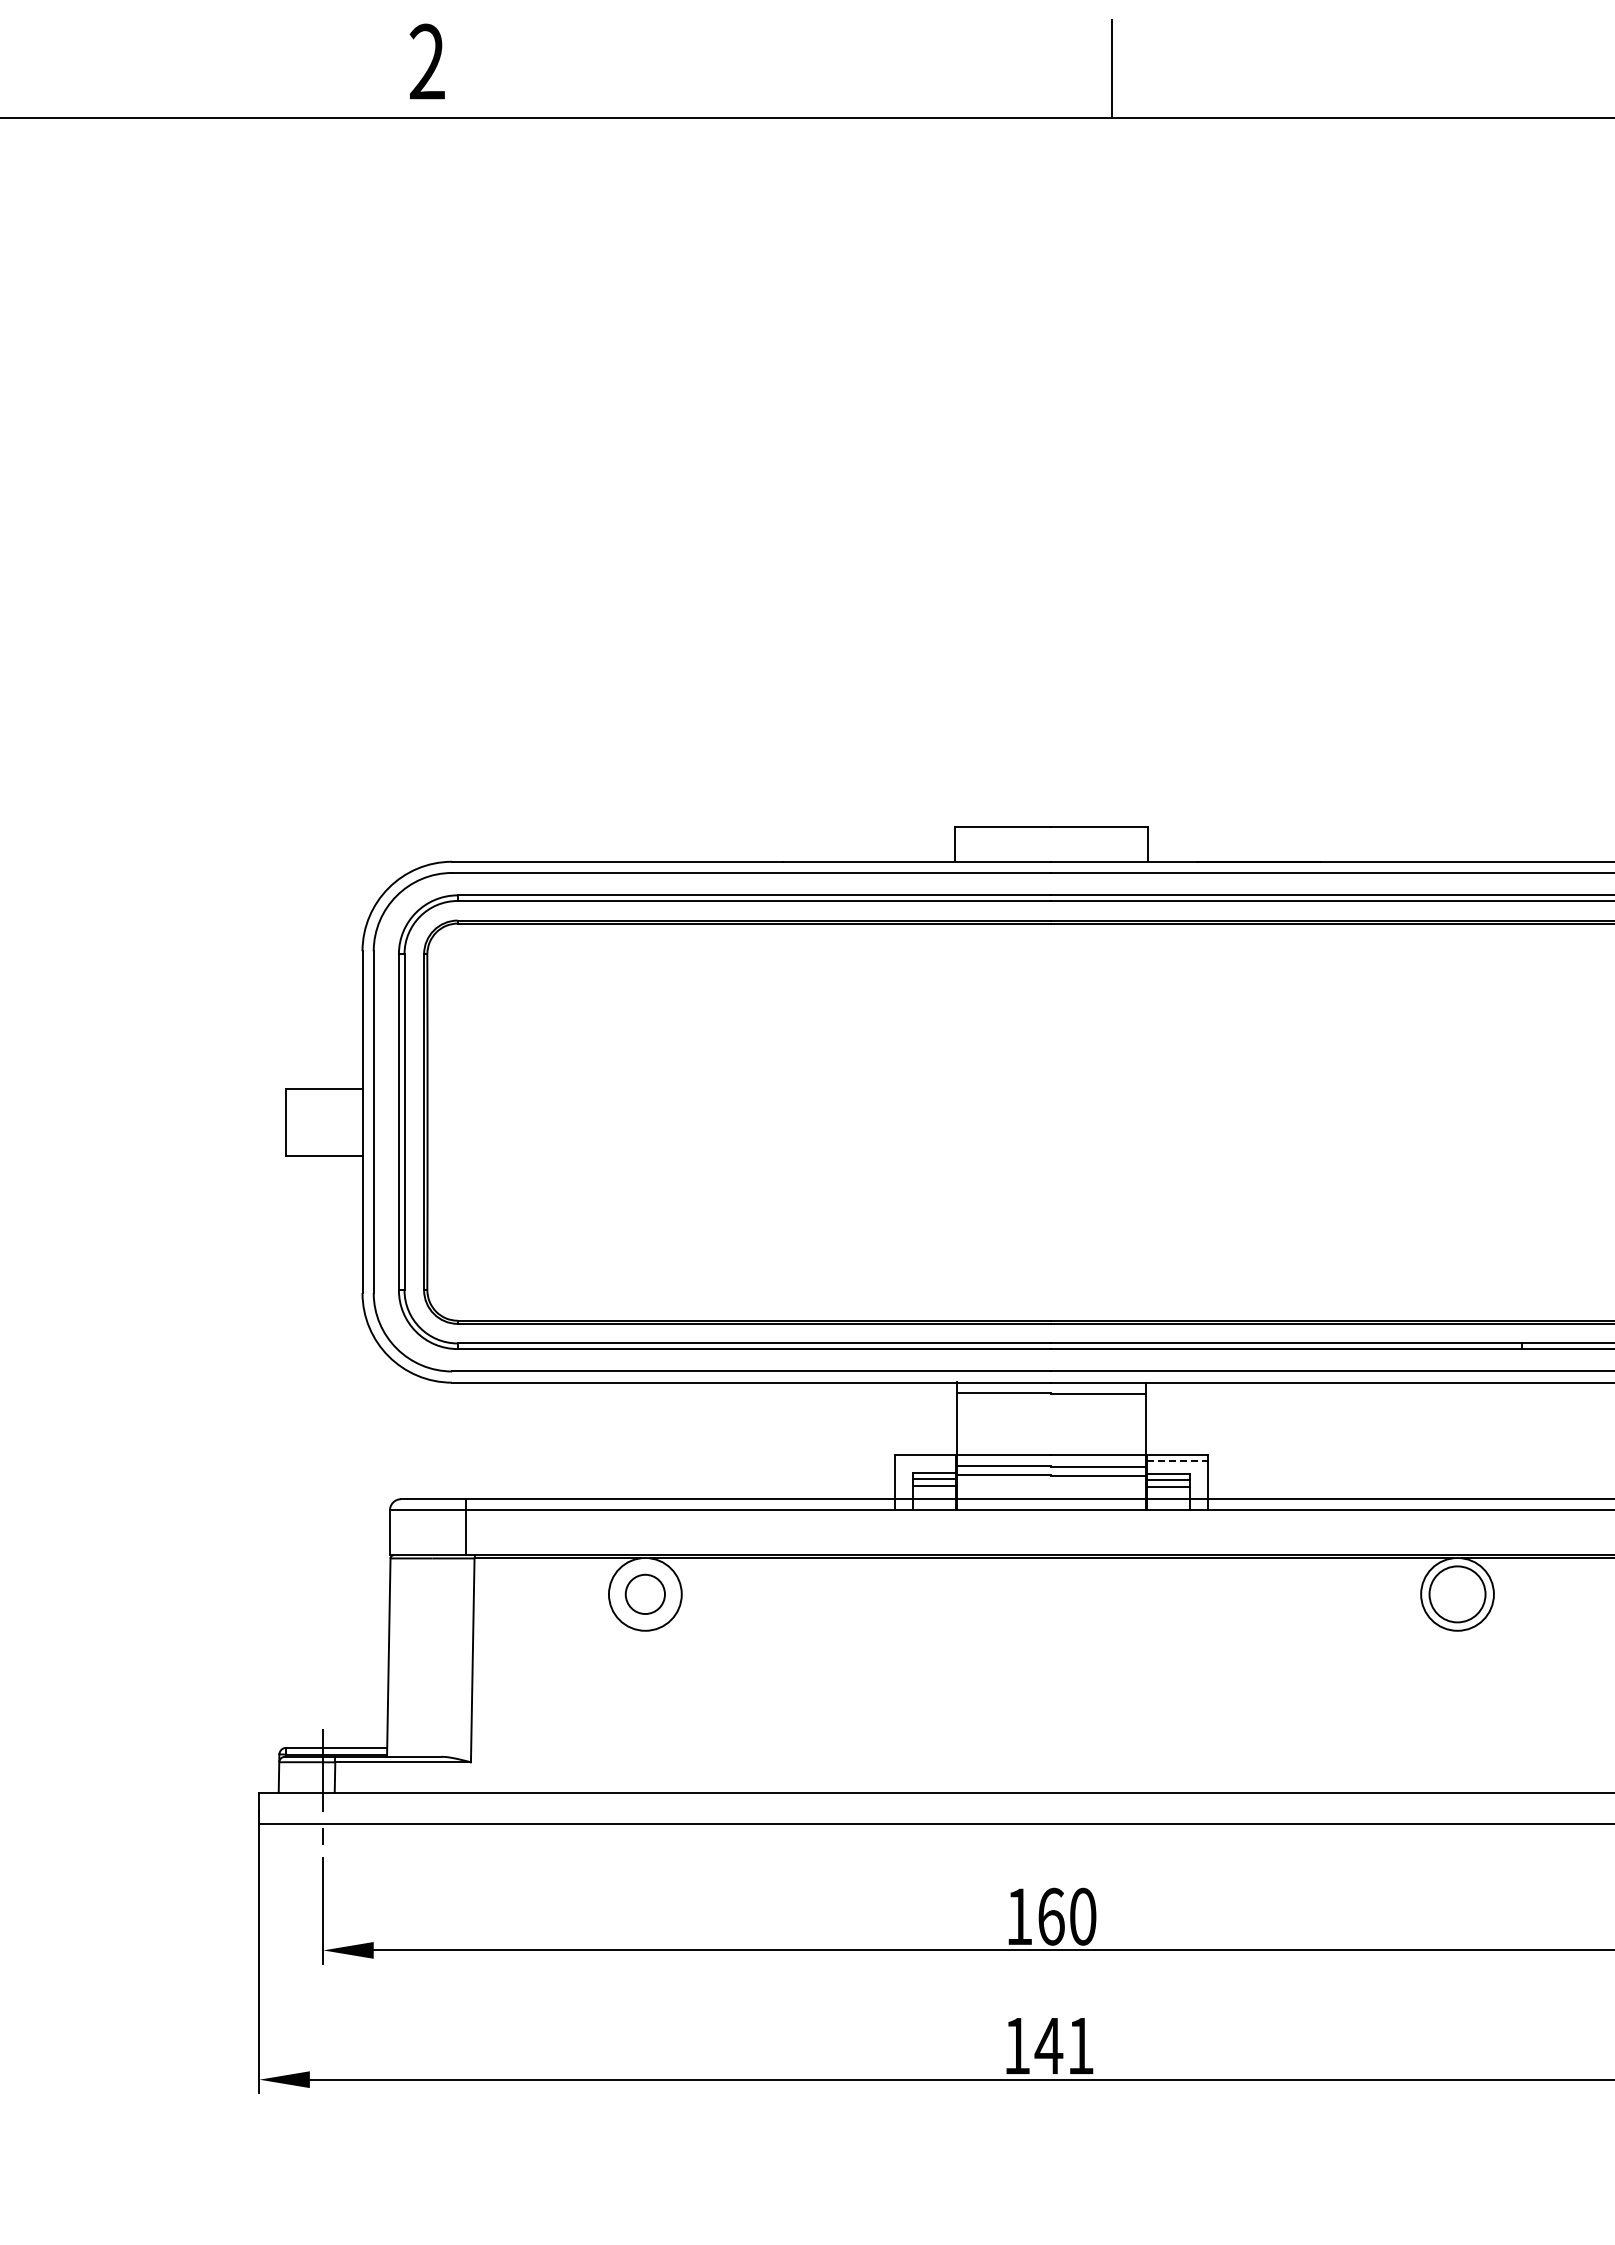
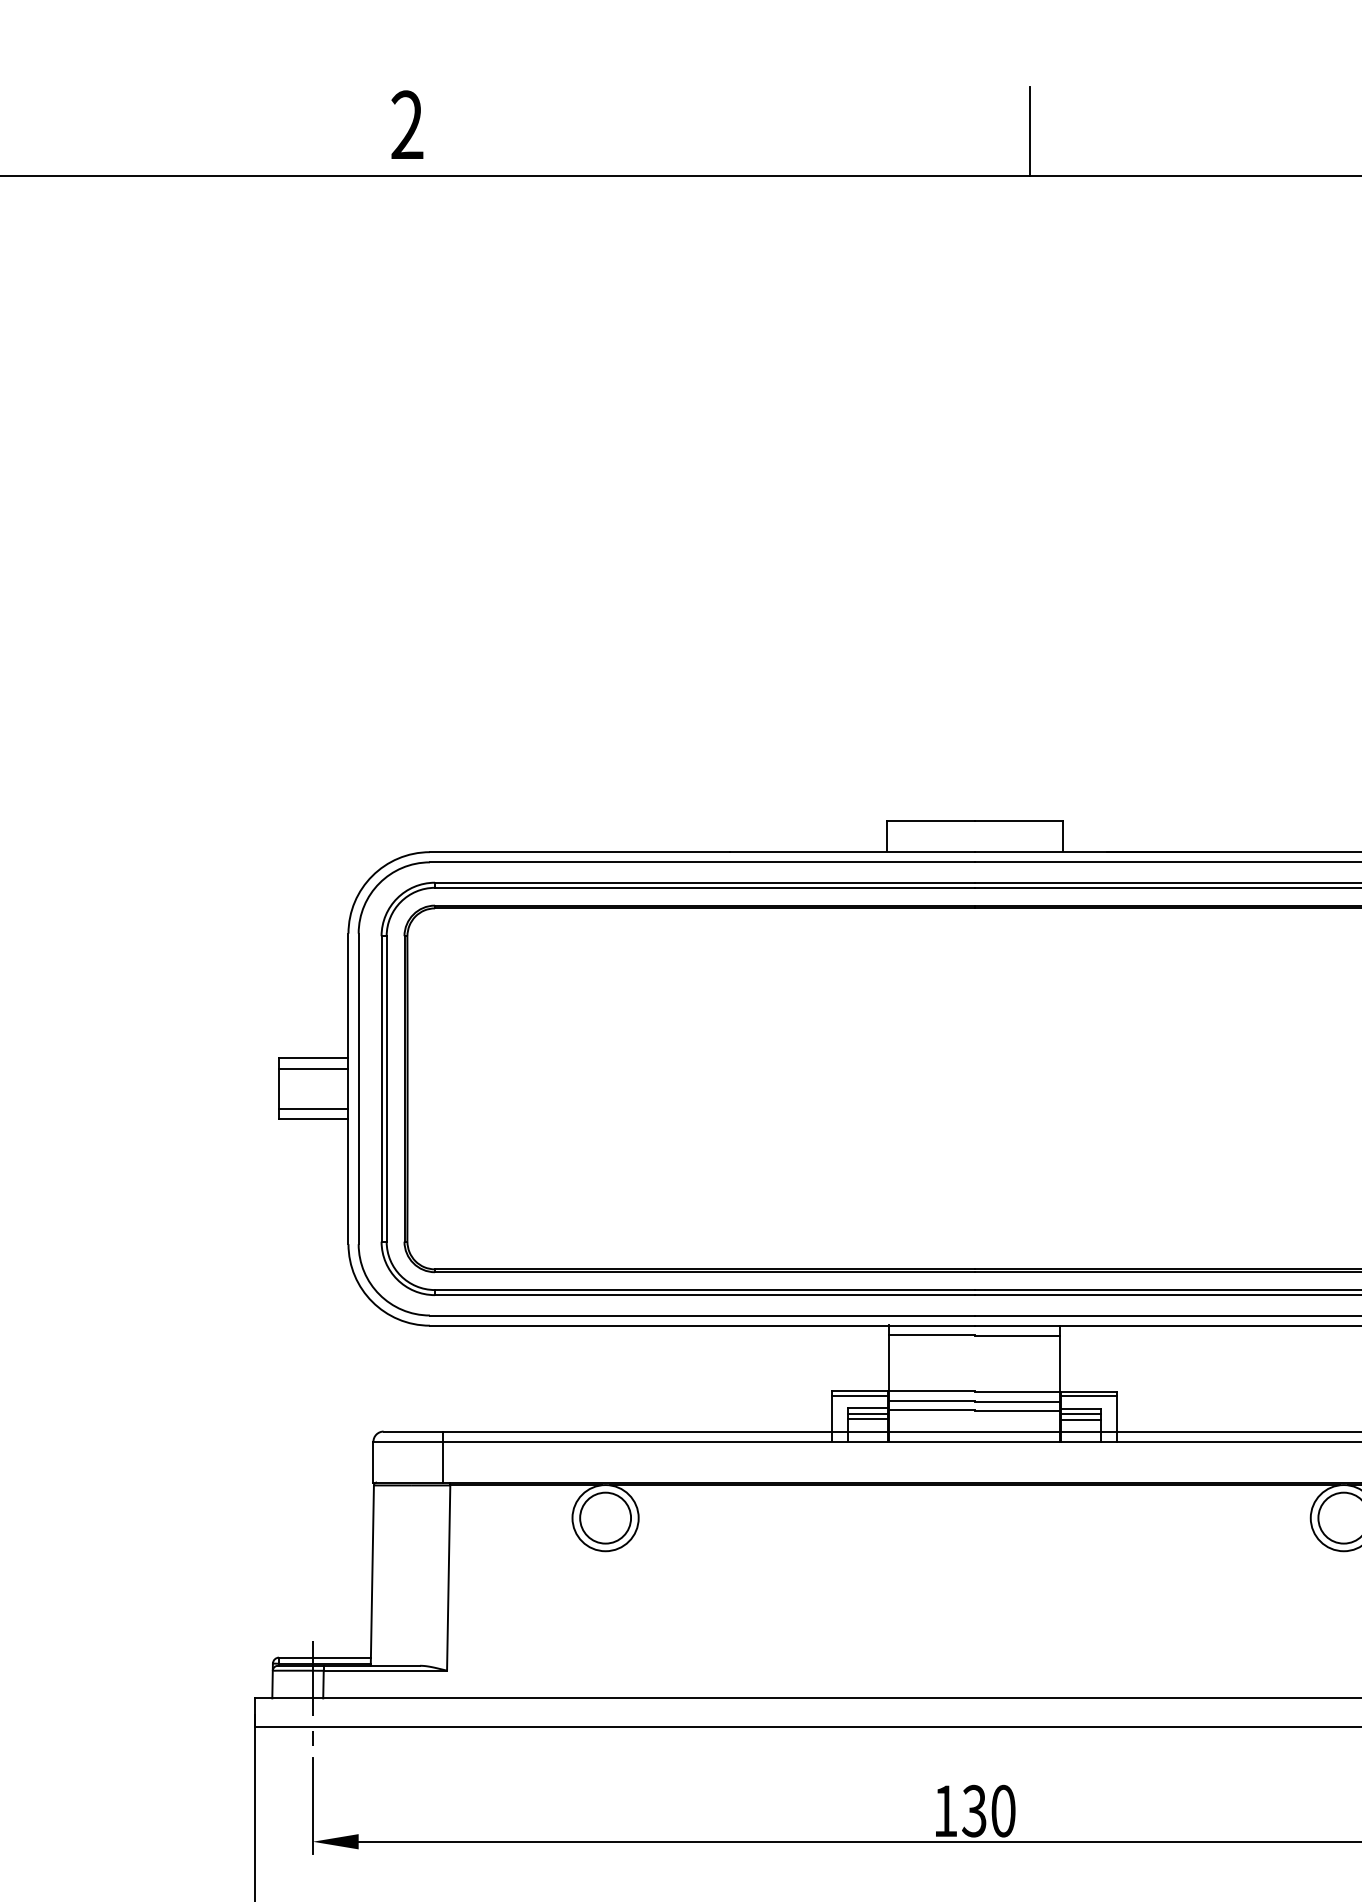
line: (324, 1099) -> (313, 1068), added
line: (324, 1144) -> (313, 1109), added
line: (925, 1459) -> (860, 1395), added
line: (1177, 1460) -> (1089, 1396), dashed -> solid
circle: (645, 1594) -> (605, 1518), size x1.43
text: (1050, 1916) -> (973, 1810), 160 -> 130

